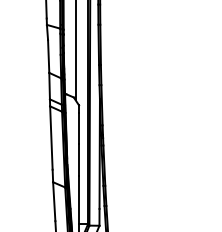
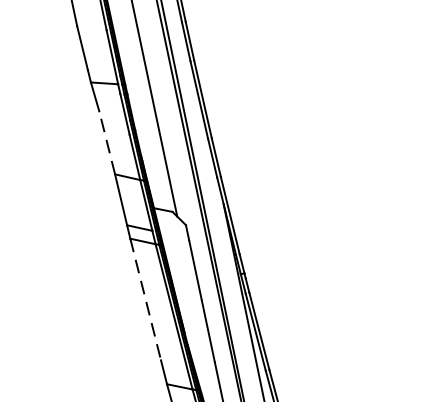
line: (48, 55) -> (106, 141), solid -> dashed
line: (51, 138) -> (146, 300), solid -> dashed

